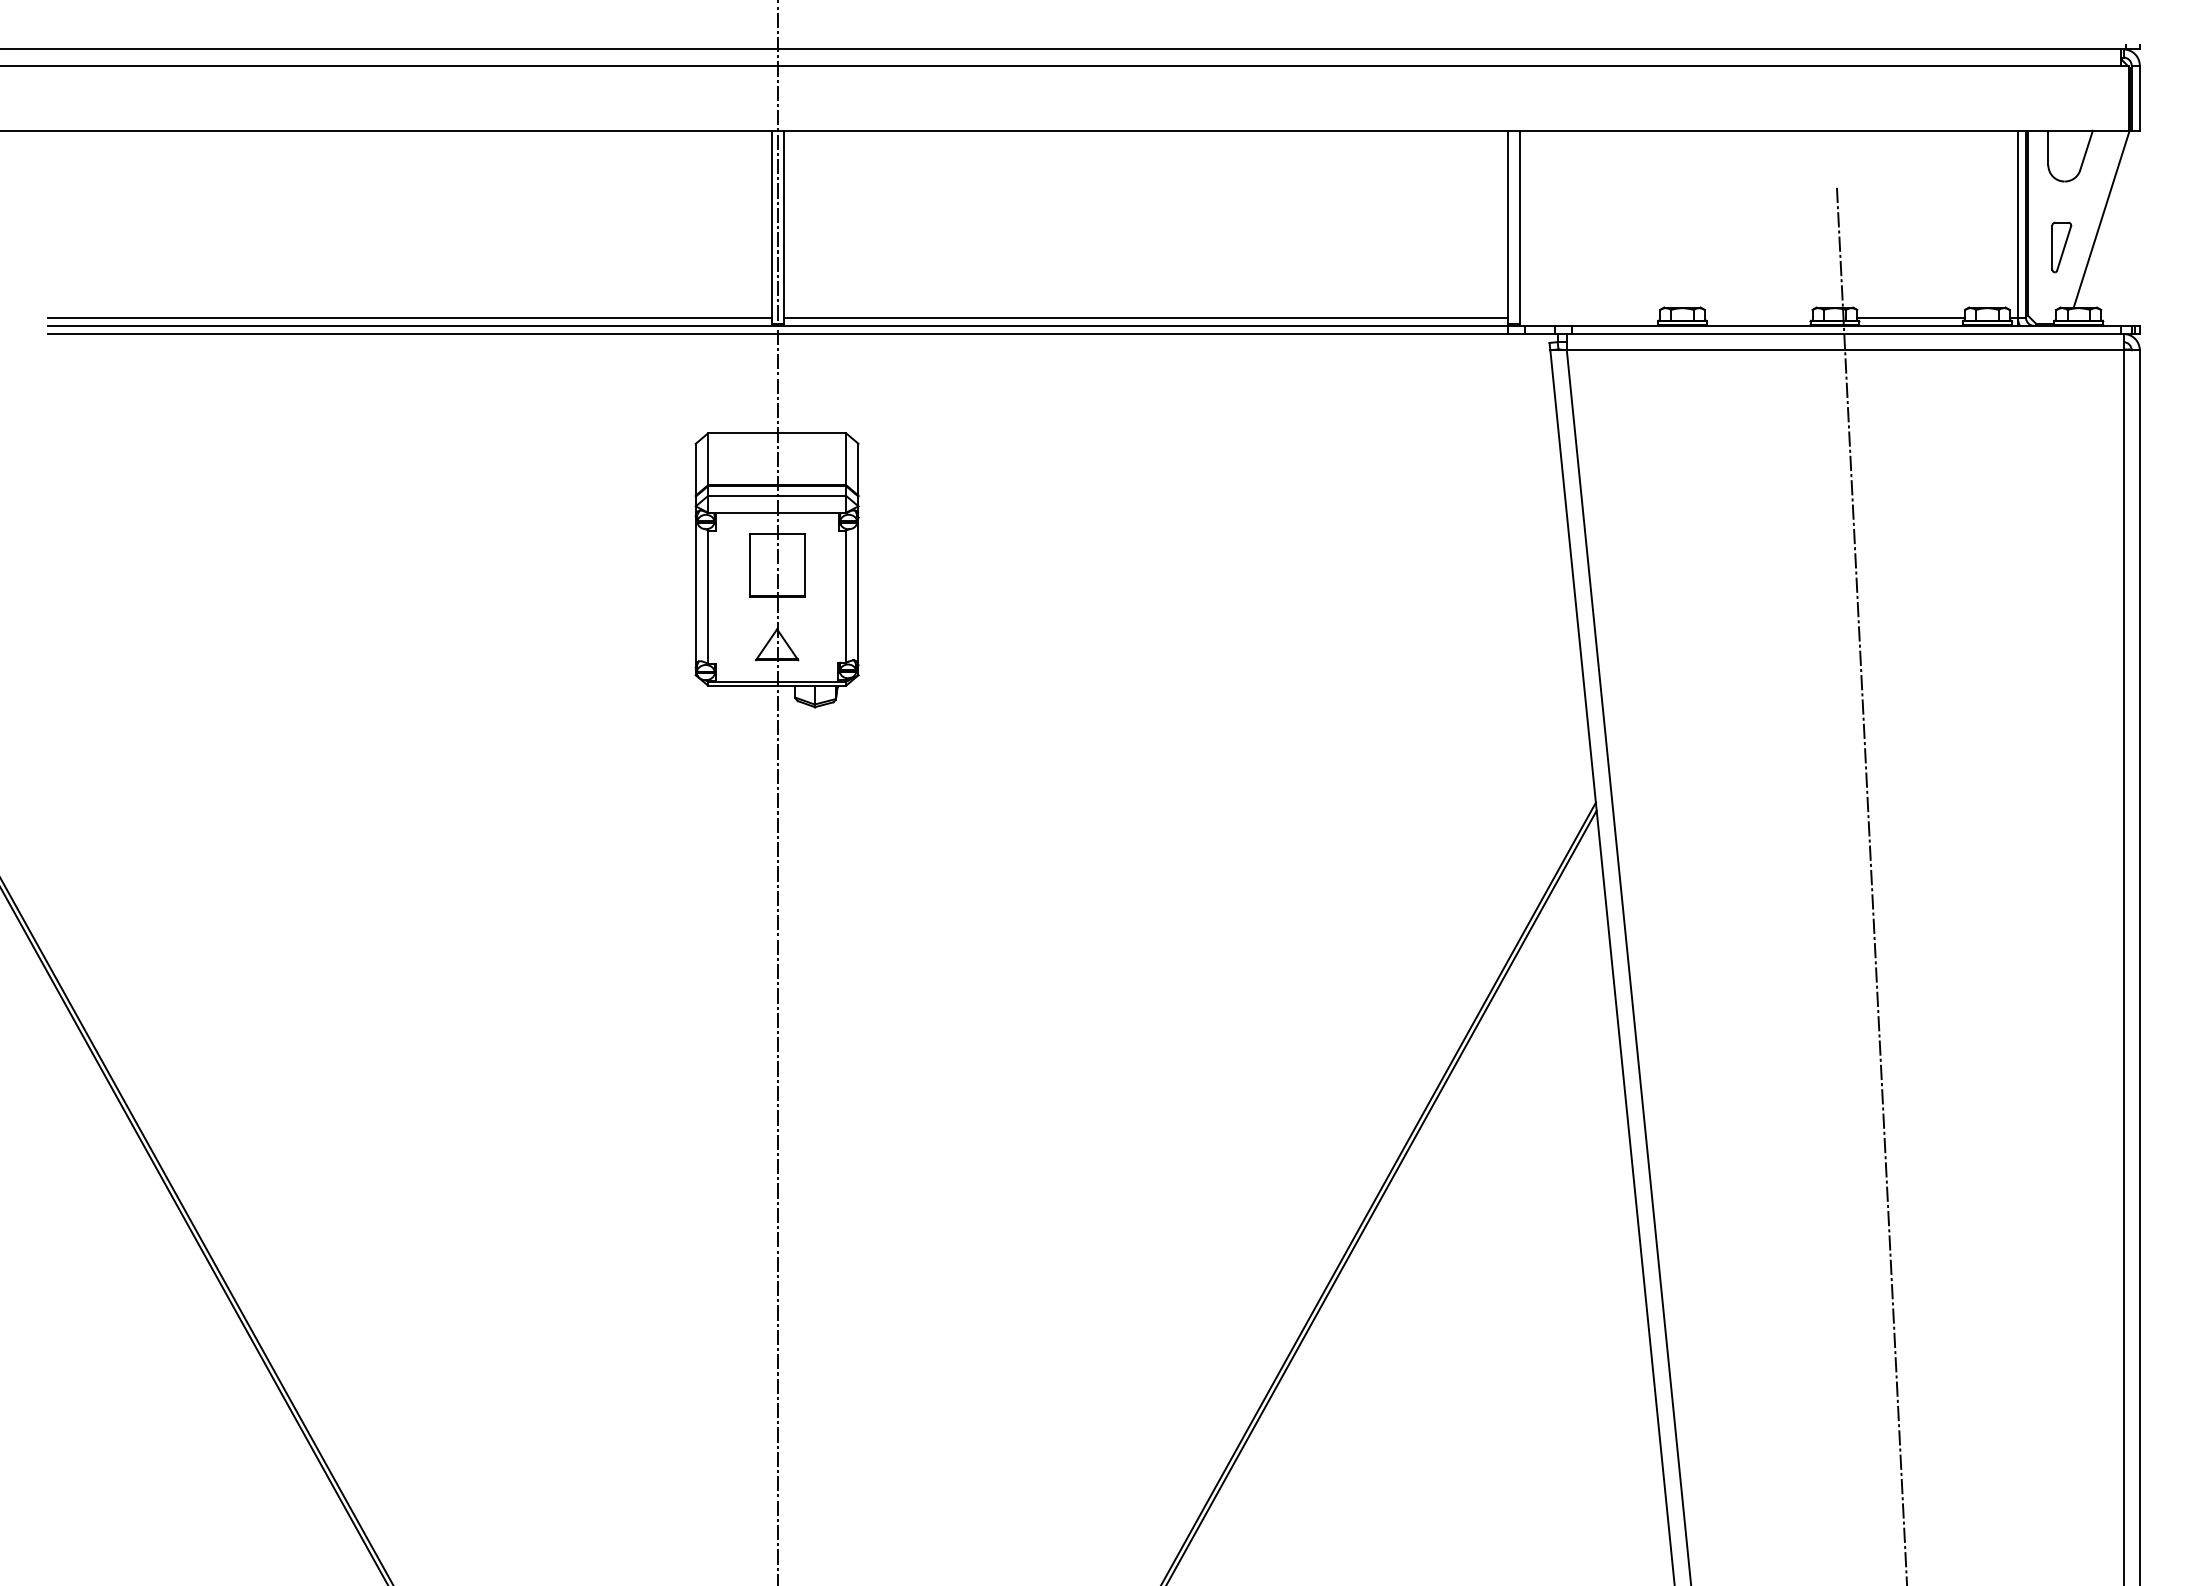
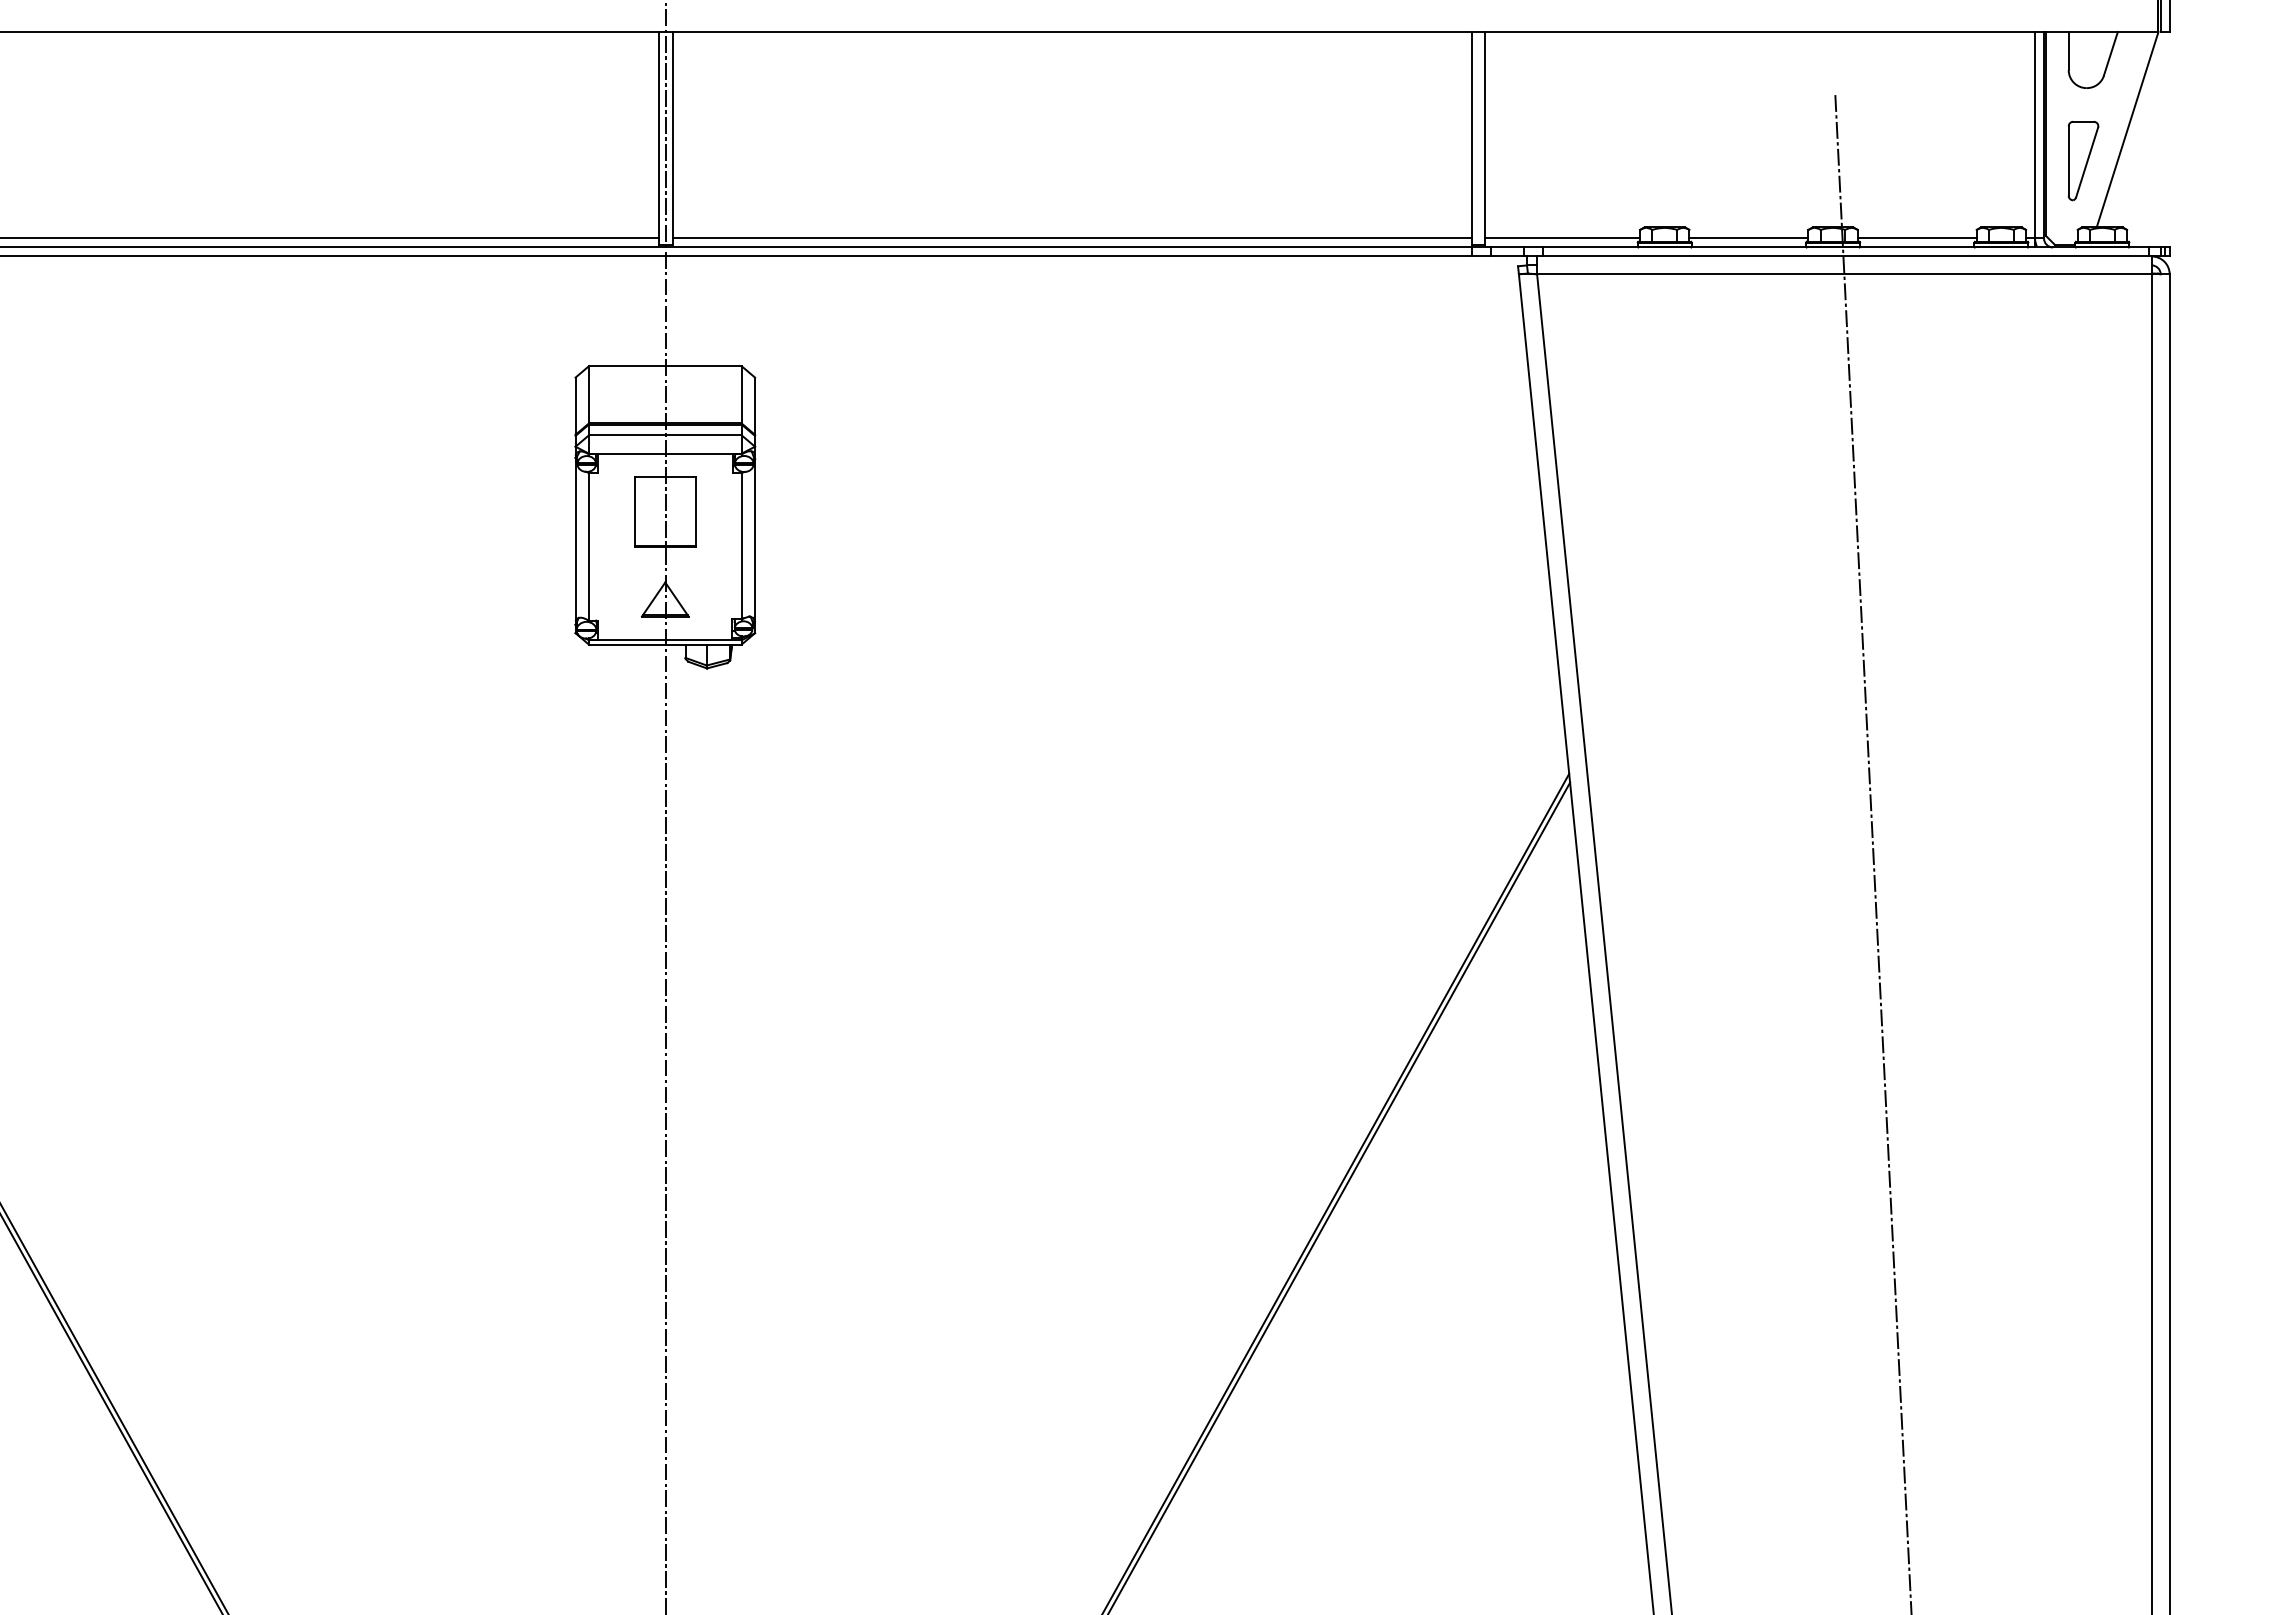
part: (2061, 247) -> (2083, 160), size x1.43
line: (1589, 317) -> (1562, 238), added
line: (1758, 317) -> (1748, 238), added

